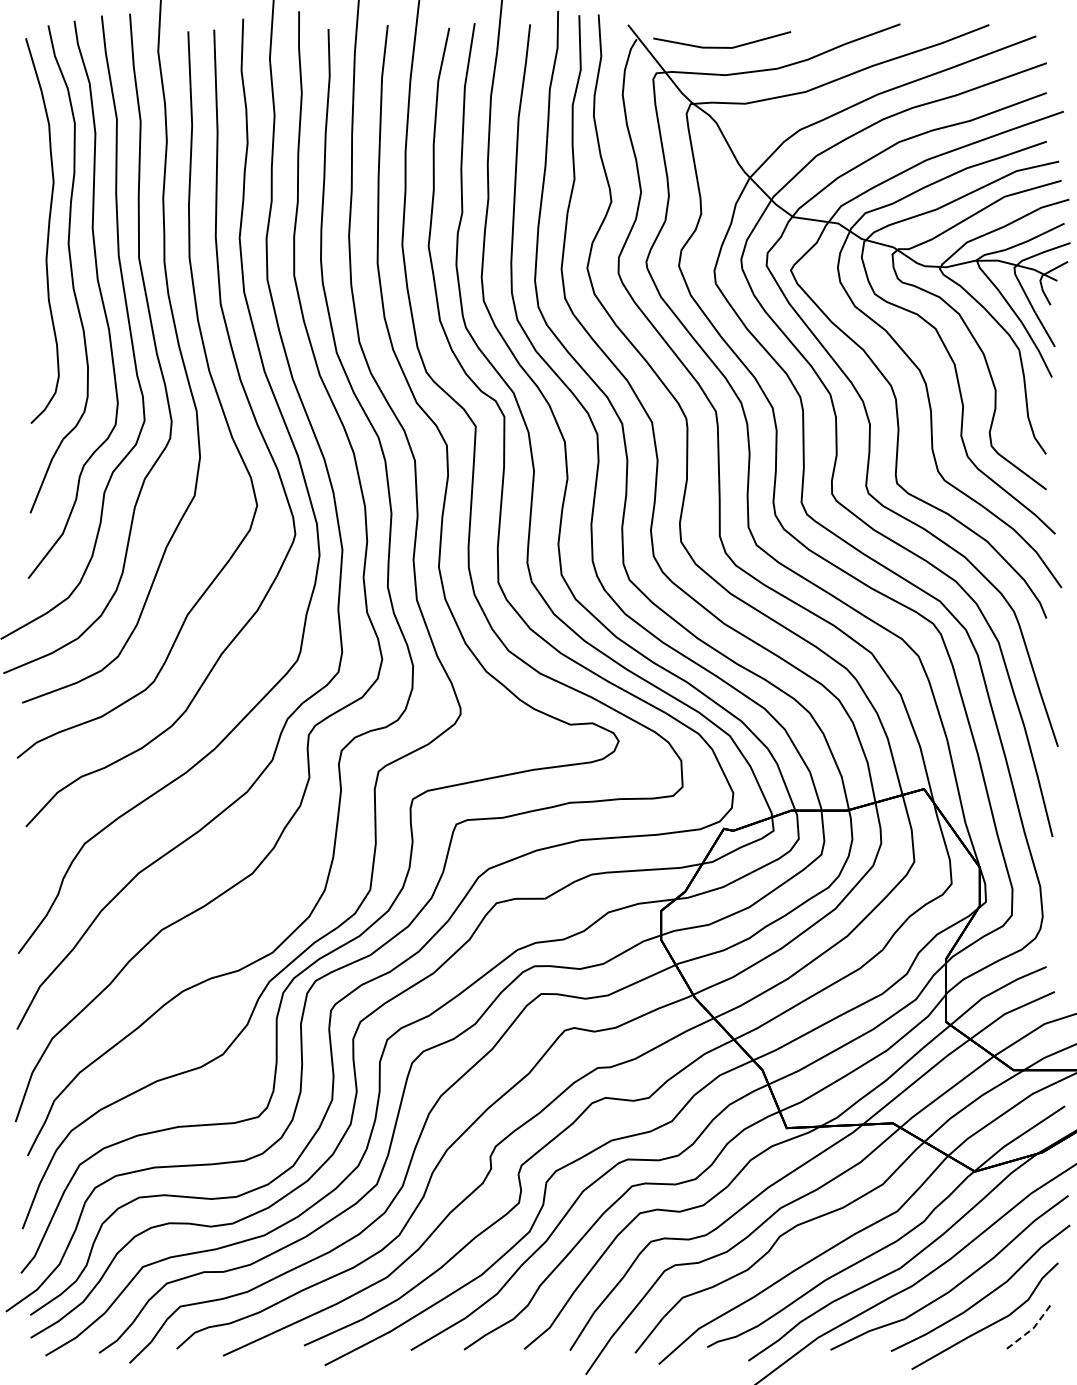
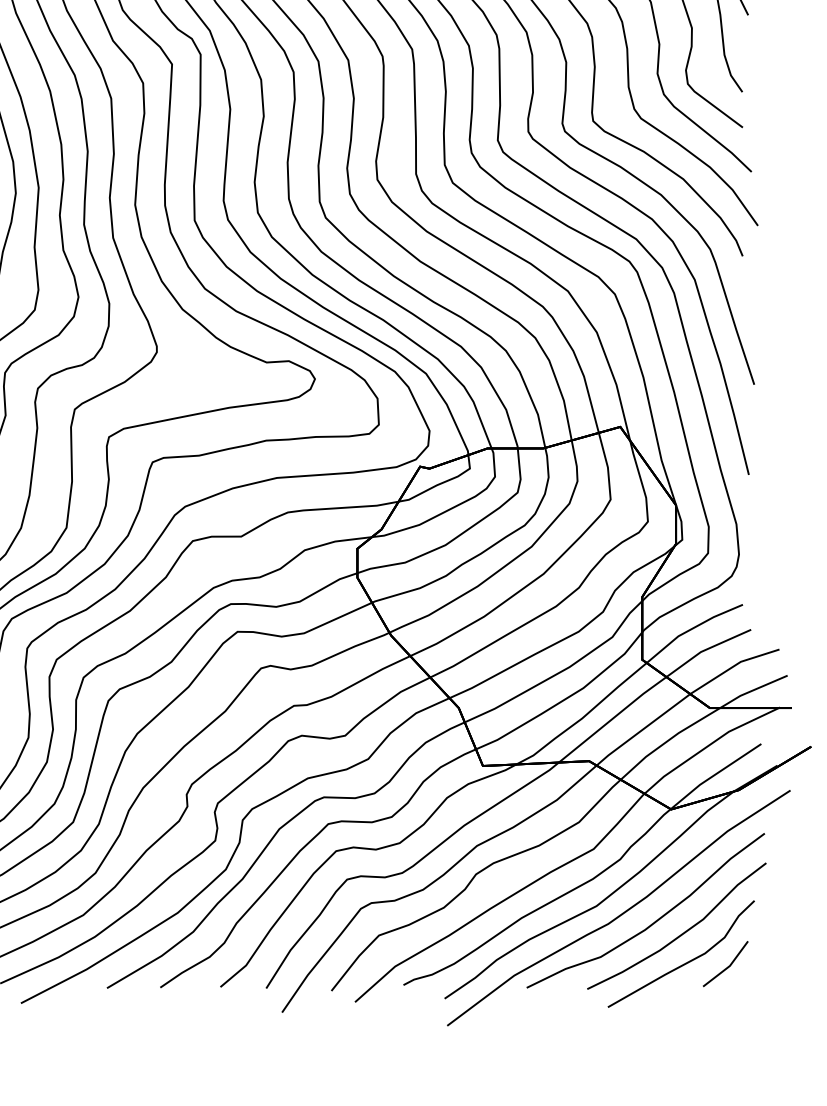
line: (1032, 1328) -> (728, 966), dashed -> solid

